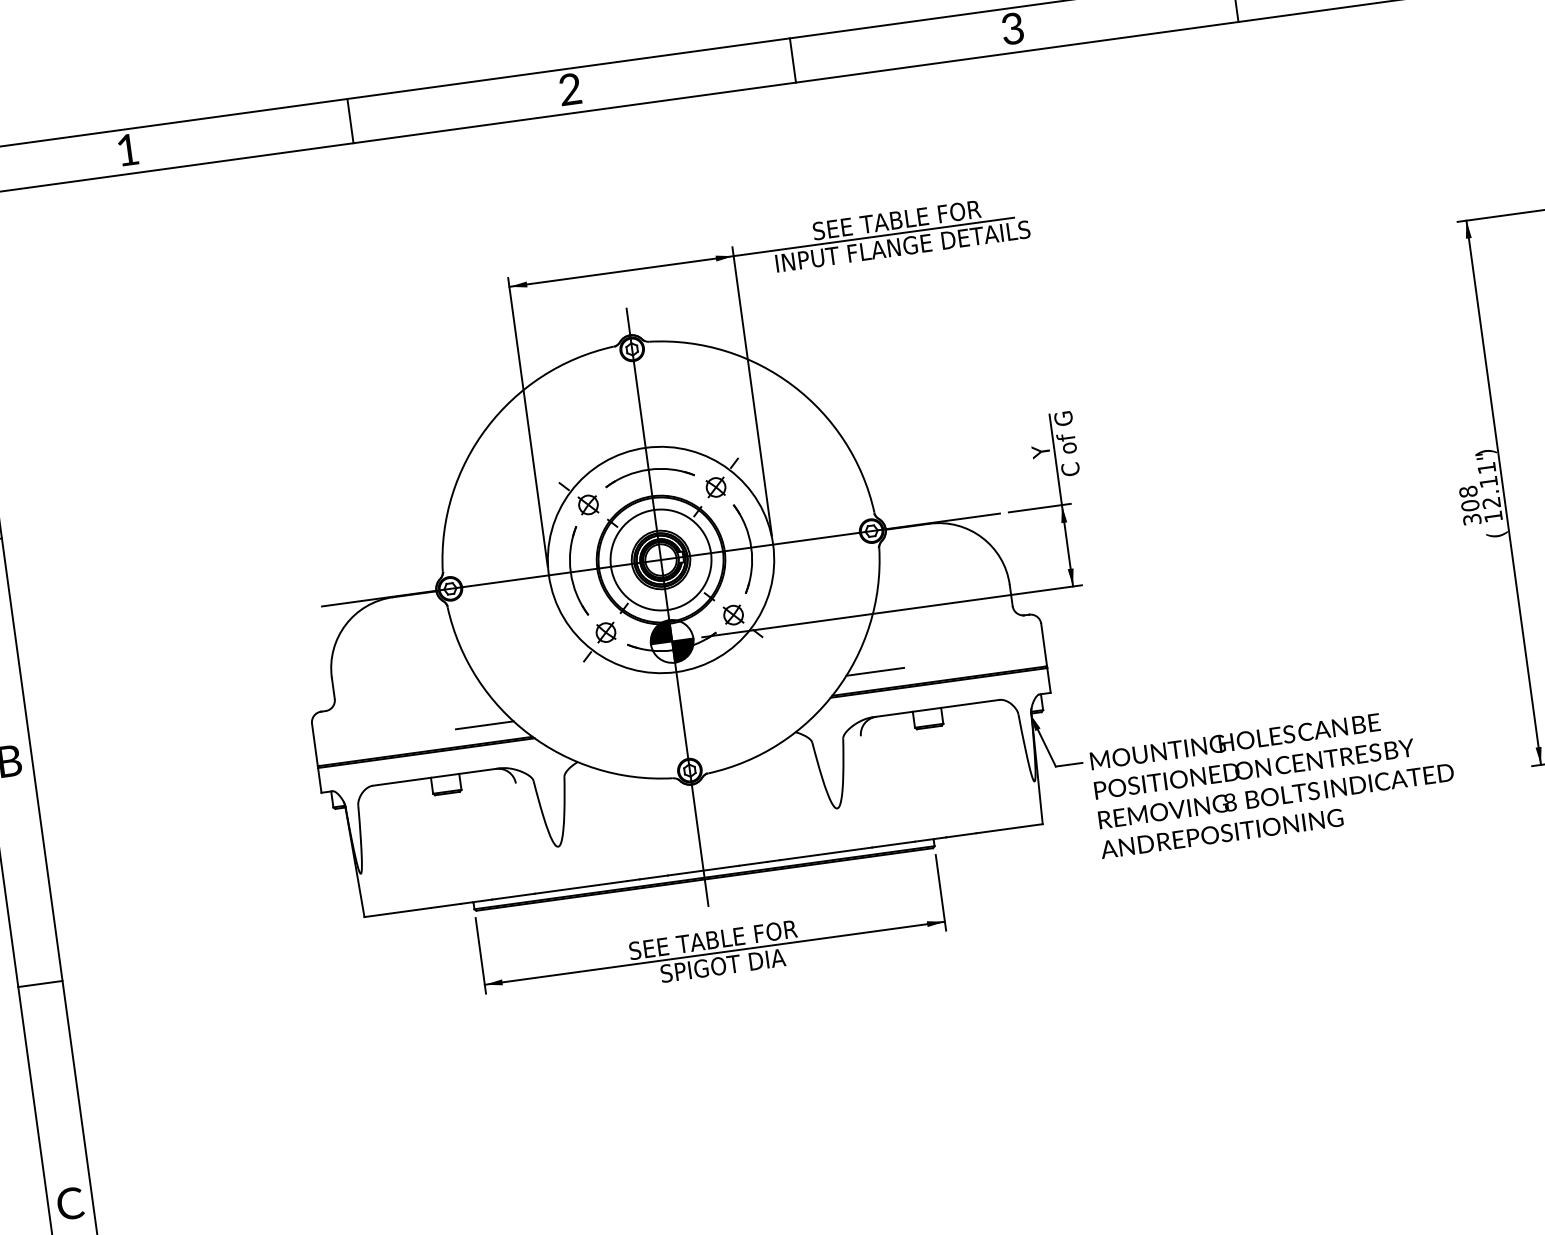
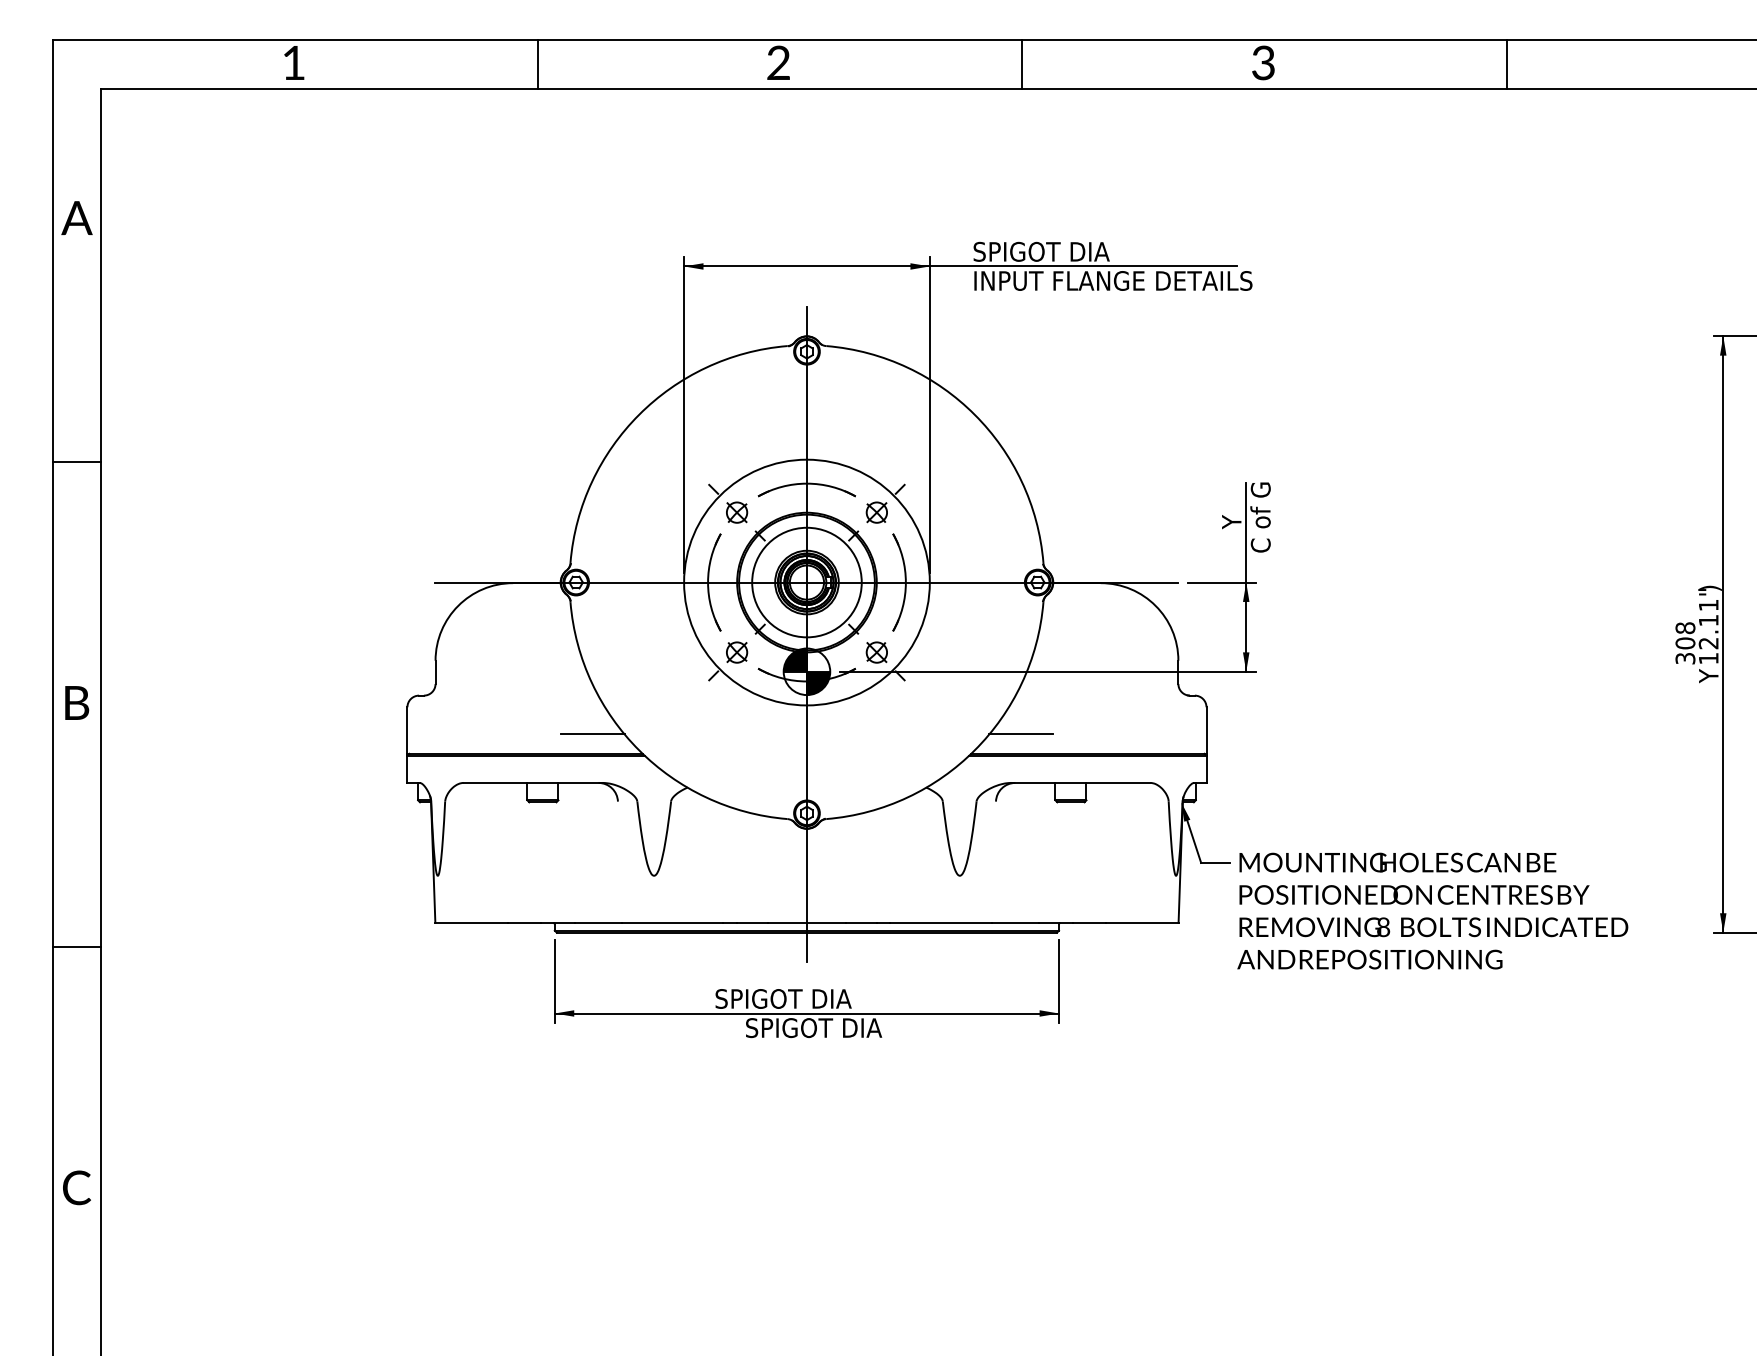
text: (875, 222) -> (1087, 251), SEE TABLE FOR -> SPIGOT DIA
text: (1496, 532) -> (1709, 676), ( -> Y
text: (720, 938) -> (815, 998), SEE TABLE FOR -> SPIGOT DIA

